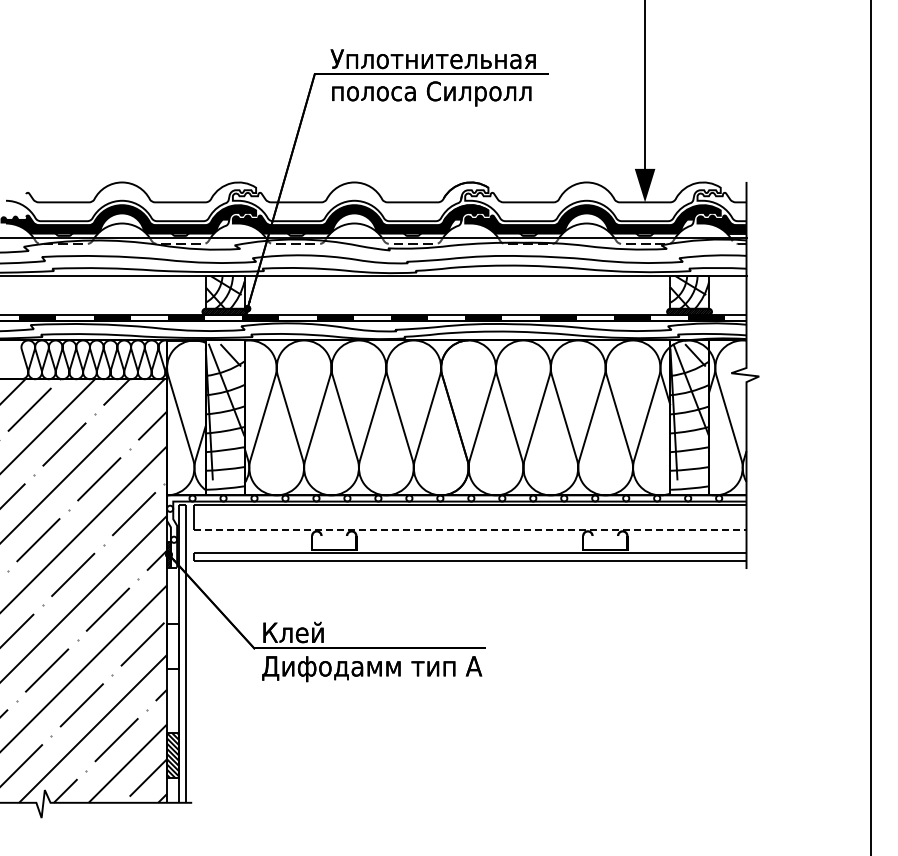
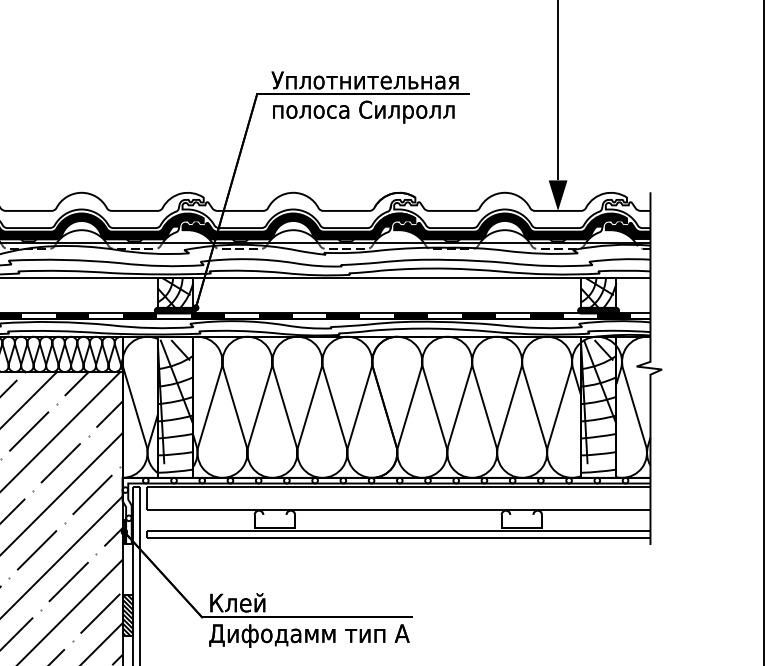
line: (470, 530) -> (399, 509), dashed -> solid
hatch: (172, 646) -> (127, 615), added

